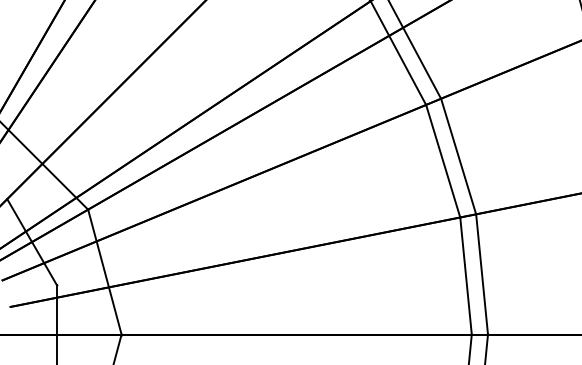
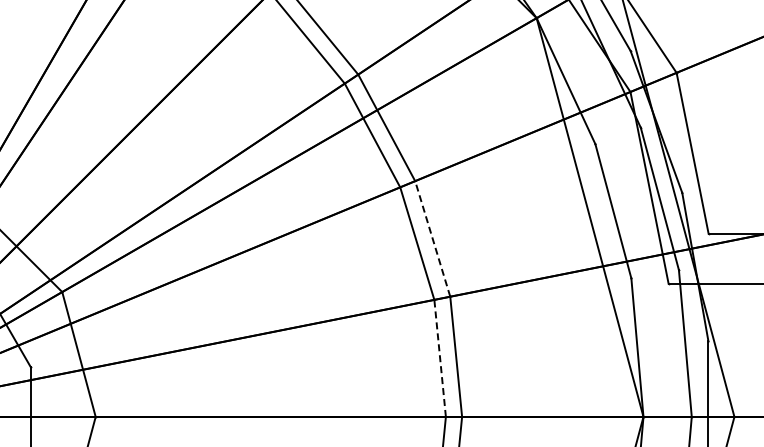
line: (458, 156) -> (432, 238), solid -> dashed
line: (466, 276) -> (440, 358), solid -> dashed

